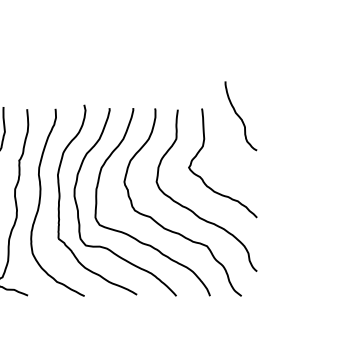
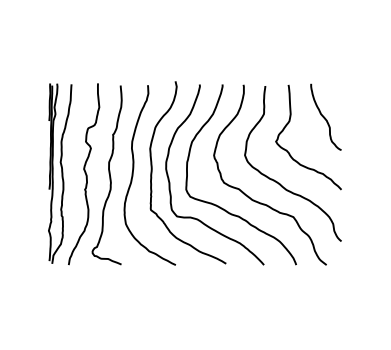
curve: (239, 115) -> (324, 116), moved

